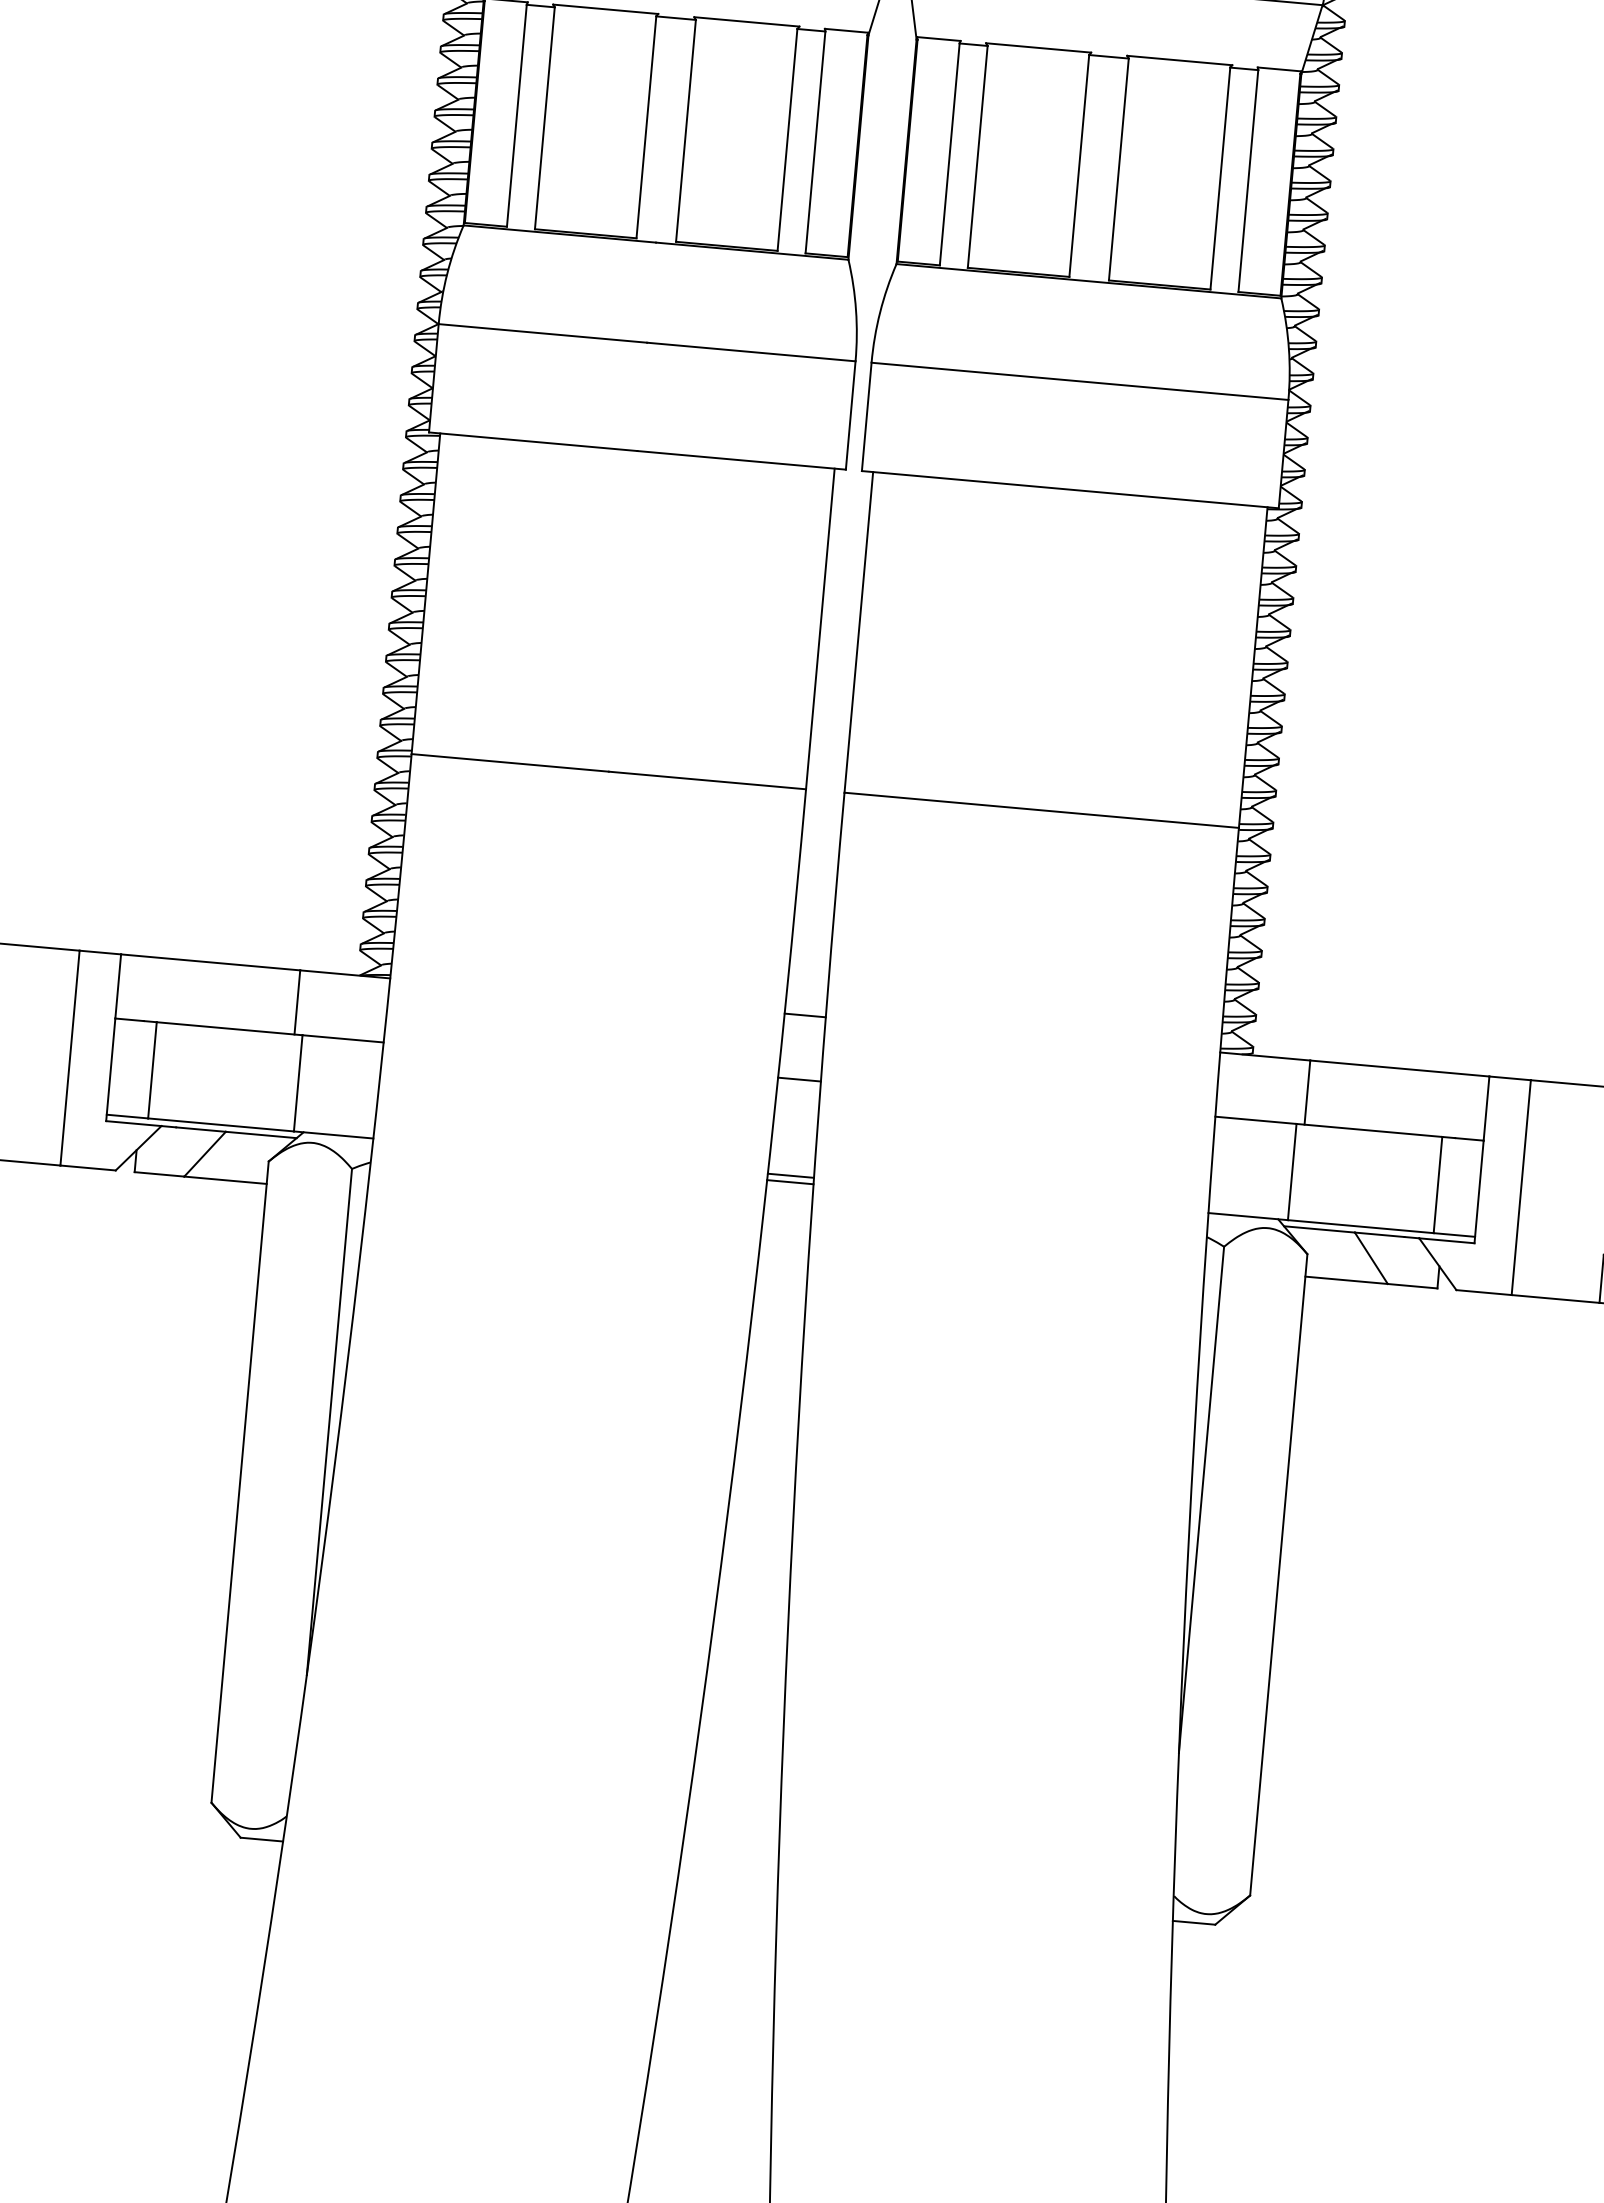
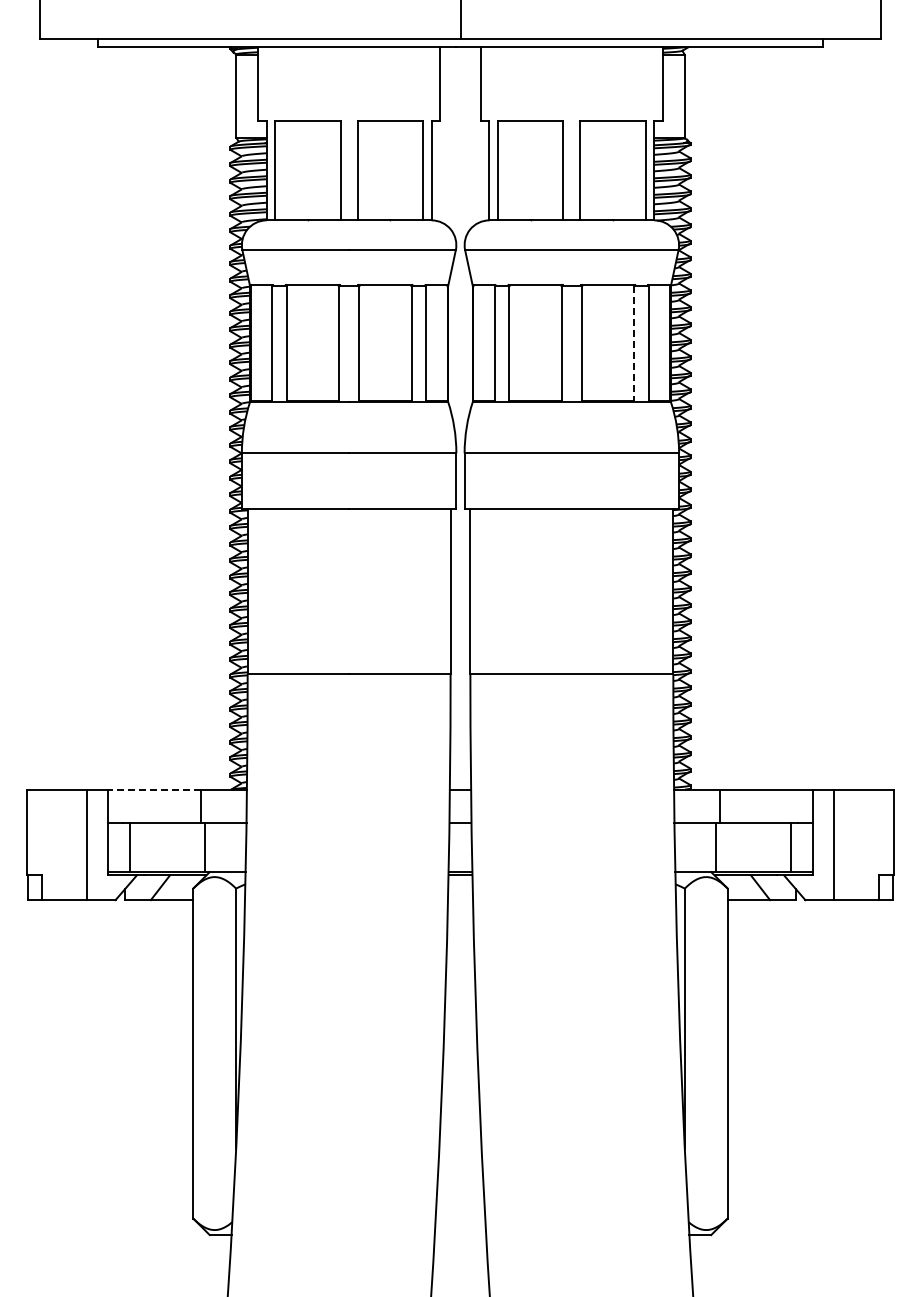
line: (1220, 178) -> (634, 343), solid -> dashed
line: (210, 962) -> (154, 789), solid -> dashed

